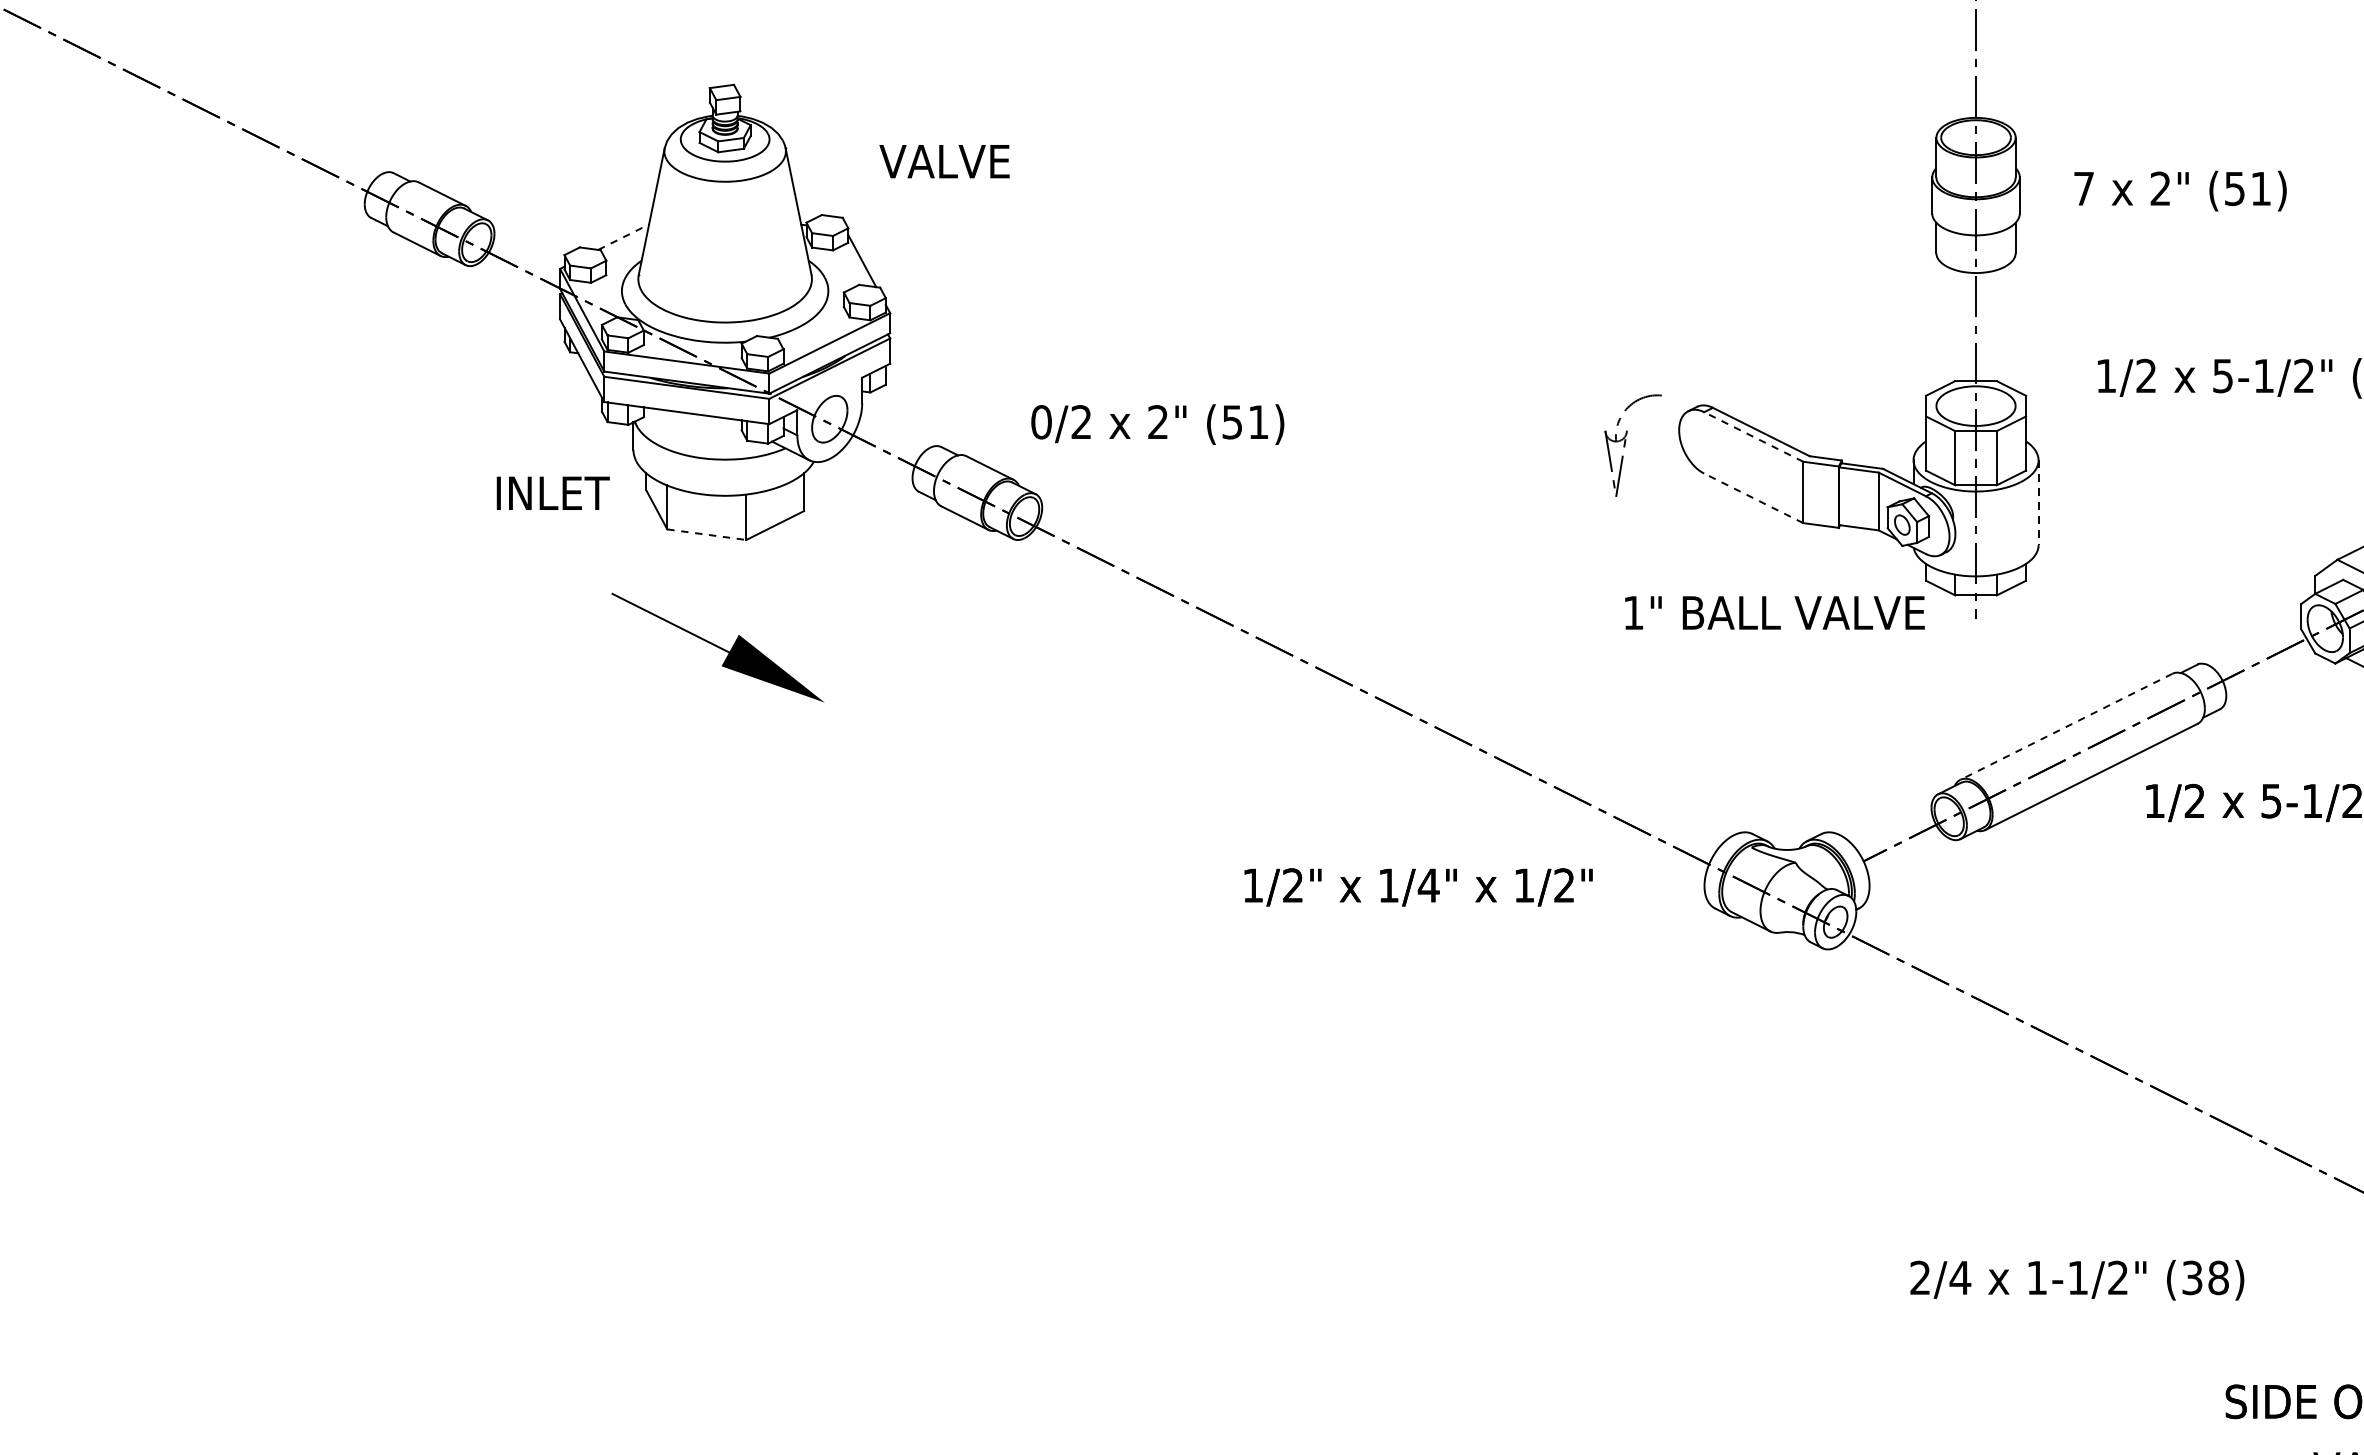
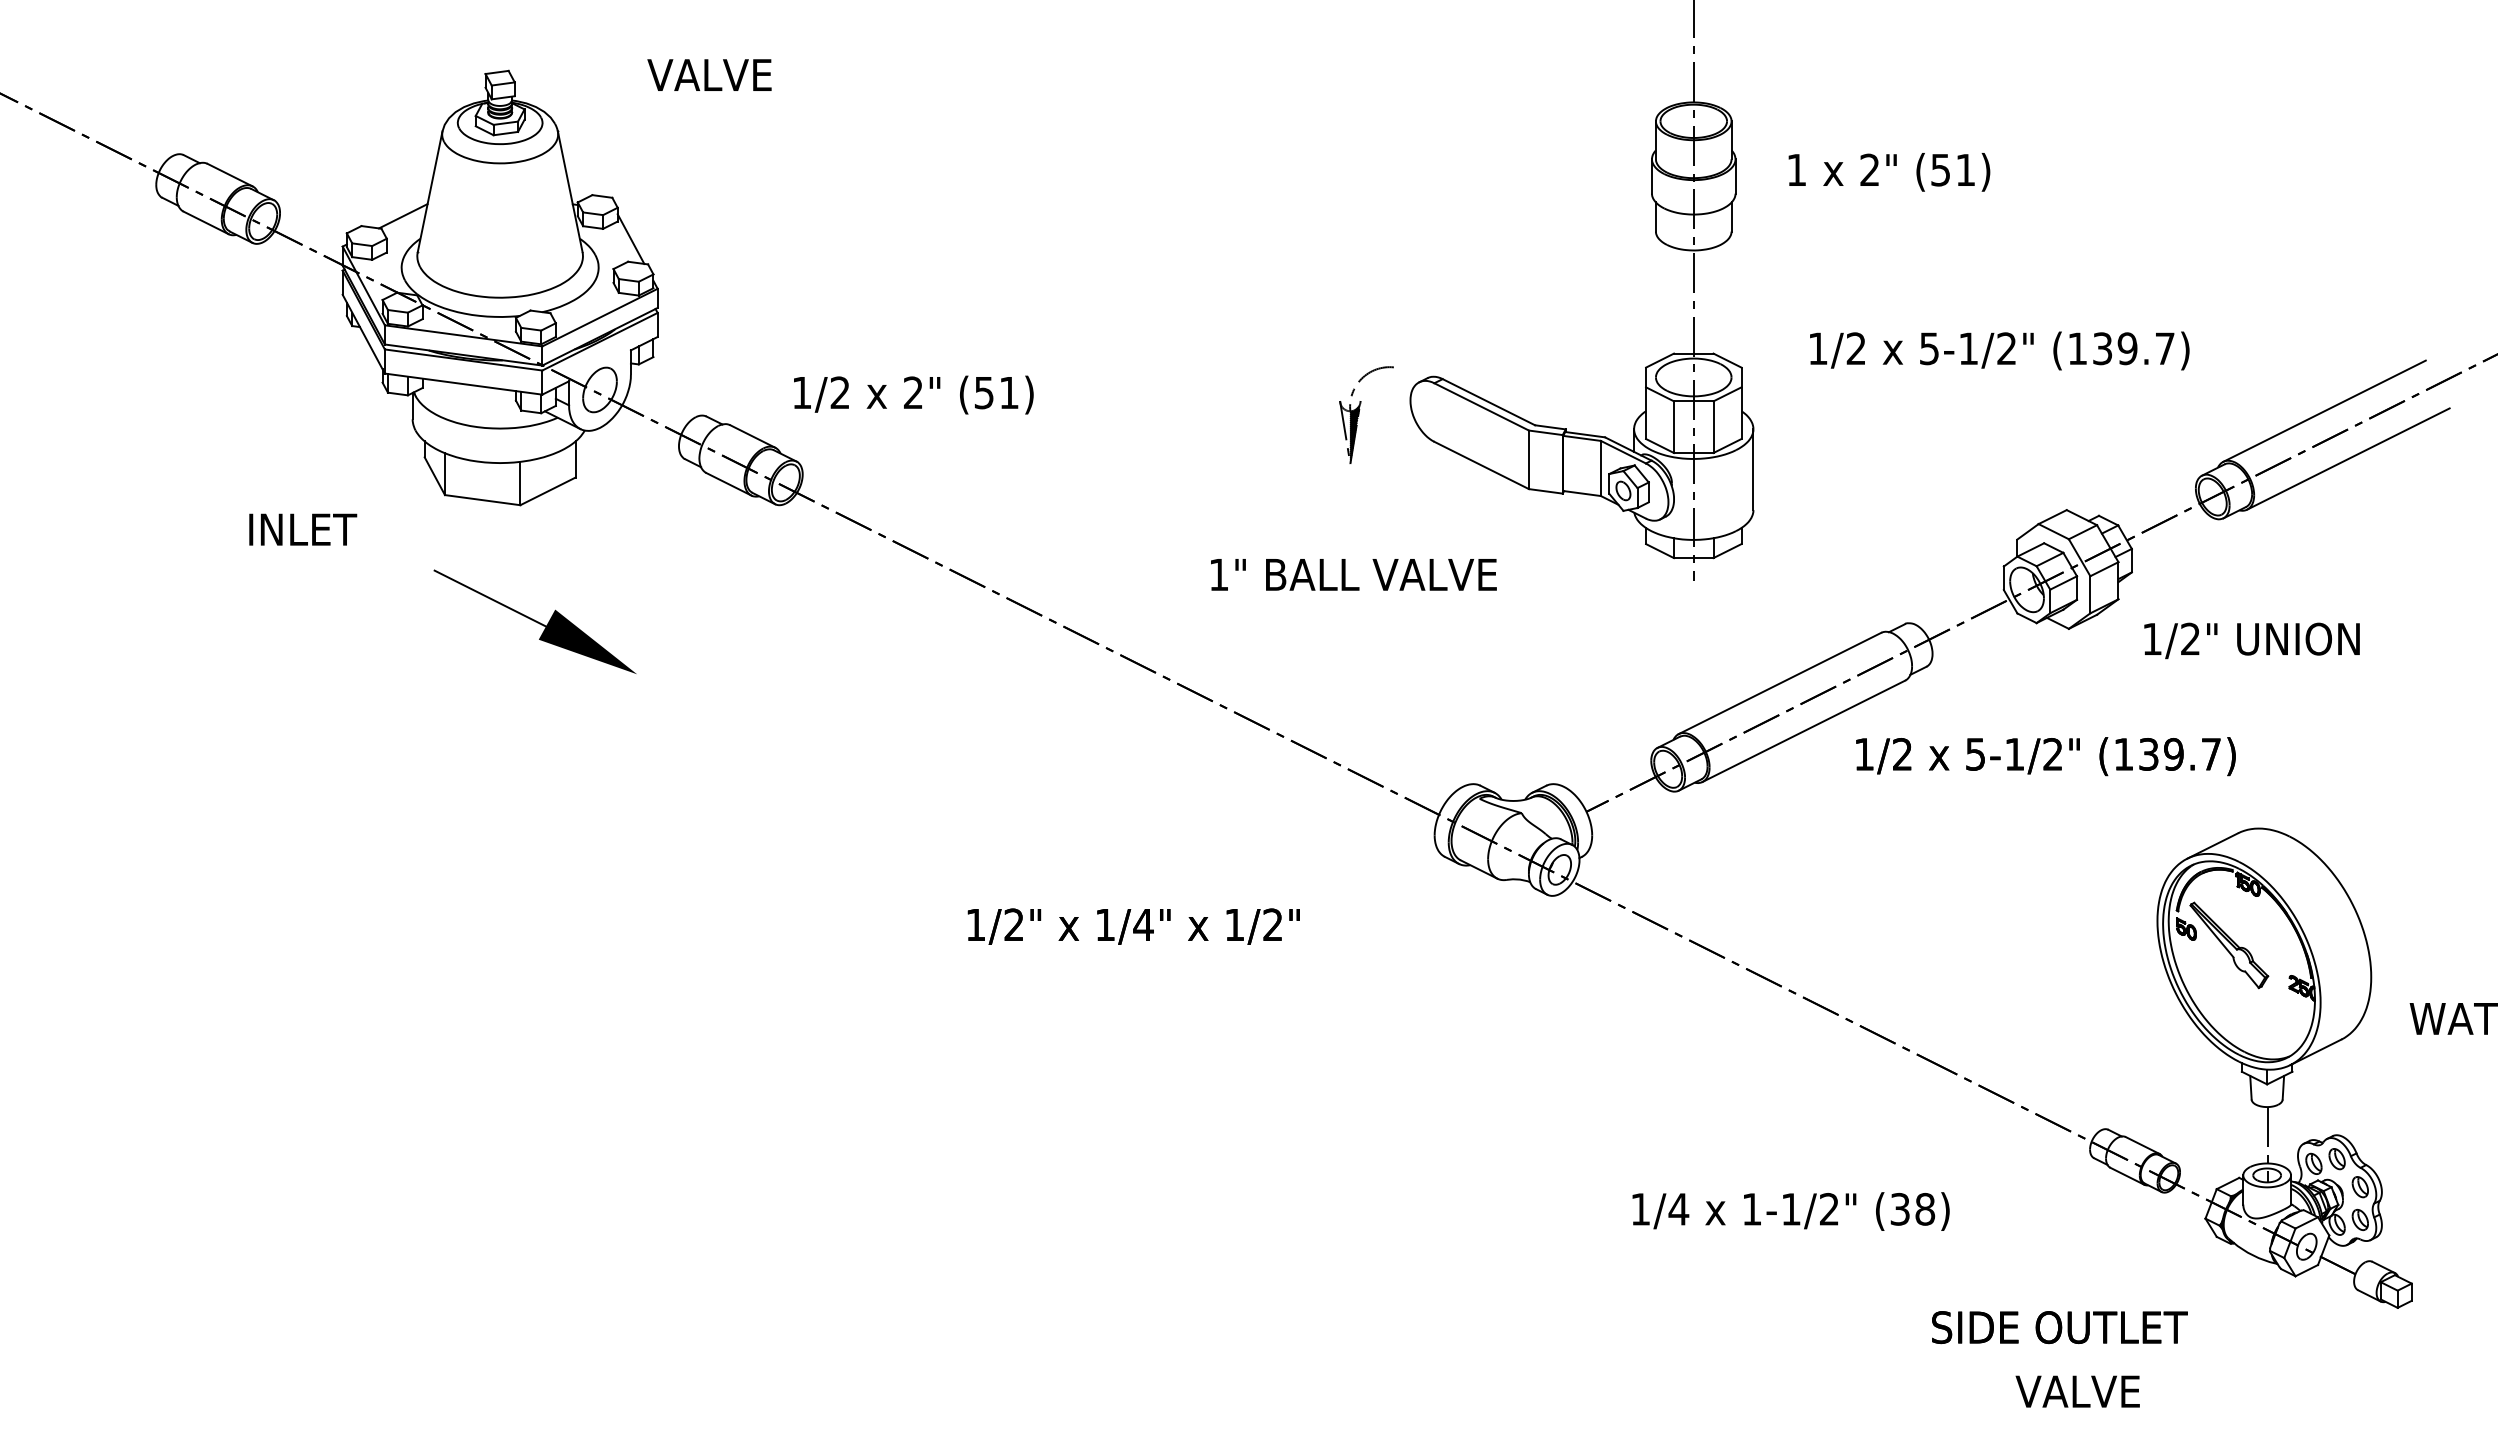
text: (944, 160) -> (709, 74), moved
text: (2083, 188) -> (1796, 169), 7 -> 1
line: (623, 237) -> (403, 216), dashed -> solid
text: (1040, 421) -> (801, 392), 0/2 -> 1/2
line: (1753, 436) -> (1481, 406), dashed -> solid
hatch: (1620, 464) -> (1354, 433), added
text: (553, 493) -> (303, 529), moved
line: (1753, 498) -> (1481, 465), dashed -> solid
line: (2038, 503) -> (1753, 470), dashed -> solid
line: (707, 535) -> (483, 500), dashed -> solid
text: (1774, 612) -> (1353, 574), moved
part: (717, 647) -> (534, 621), moved
line: (2065, 726) -> (1779, 683), dashed -> solid
text: (1418, 887) -> (1133, 926), moved
text: (1920, 1277) -> (1640, 1208), 2/4 -> 1/4

